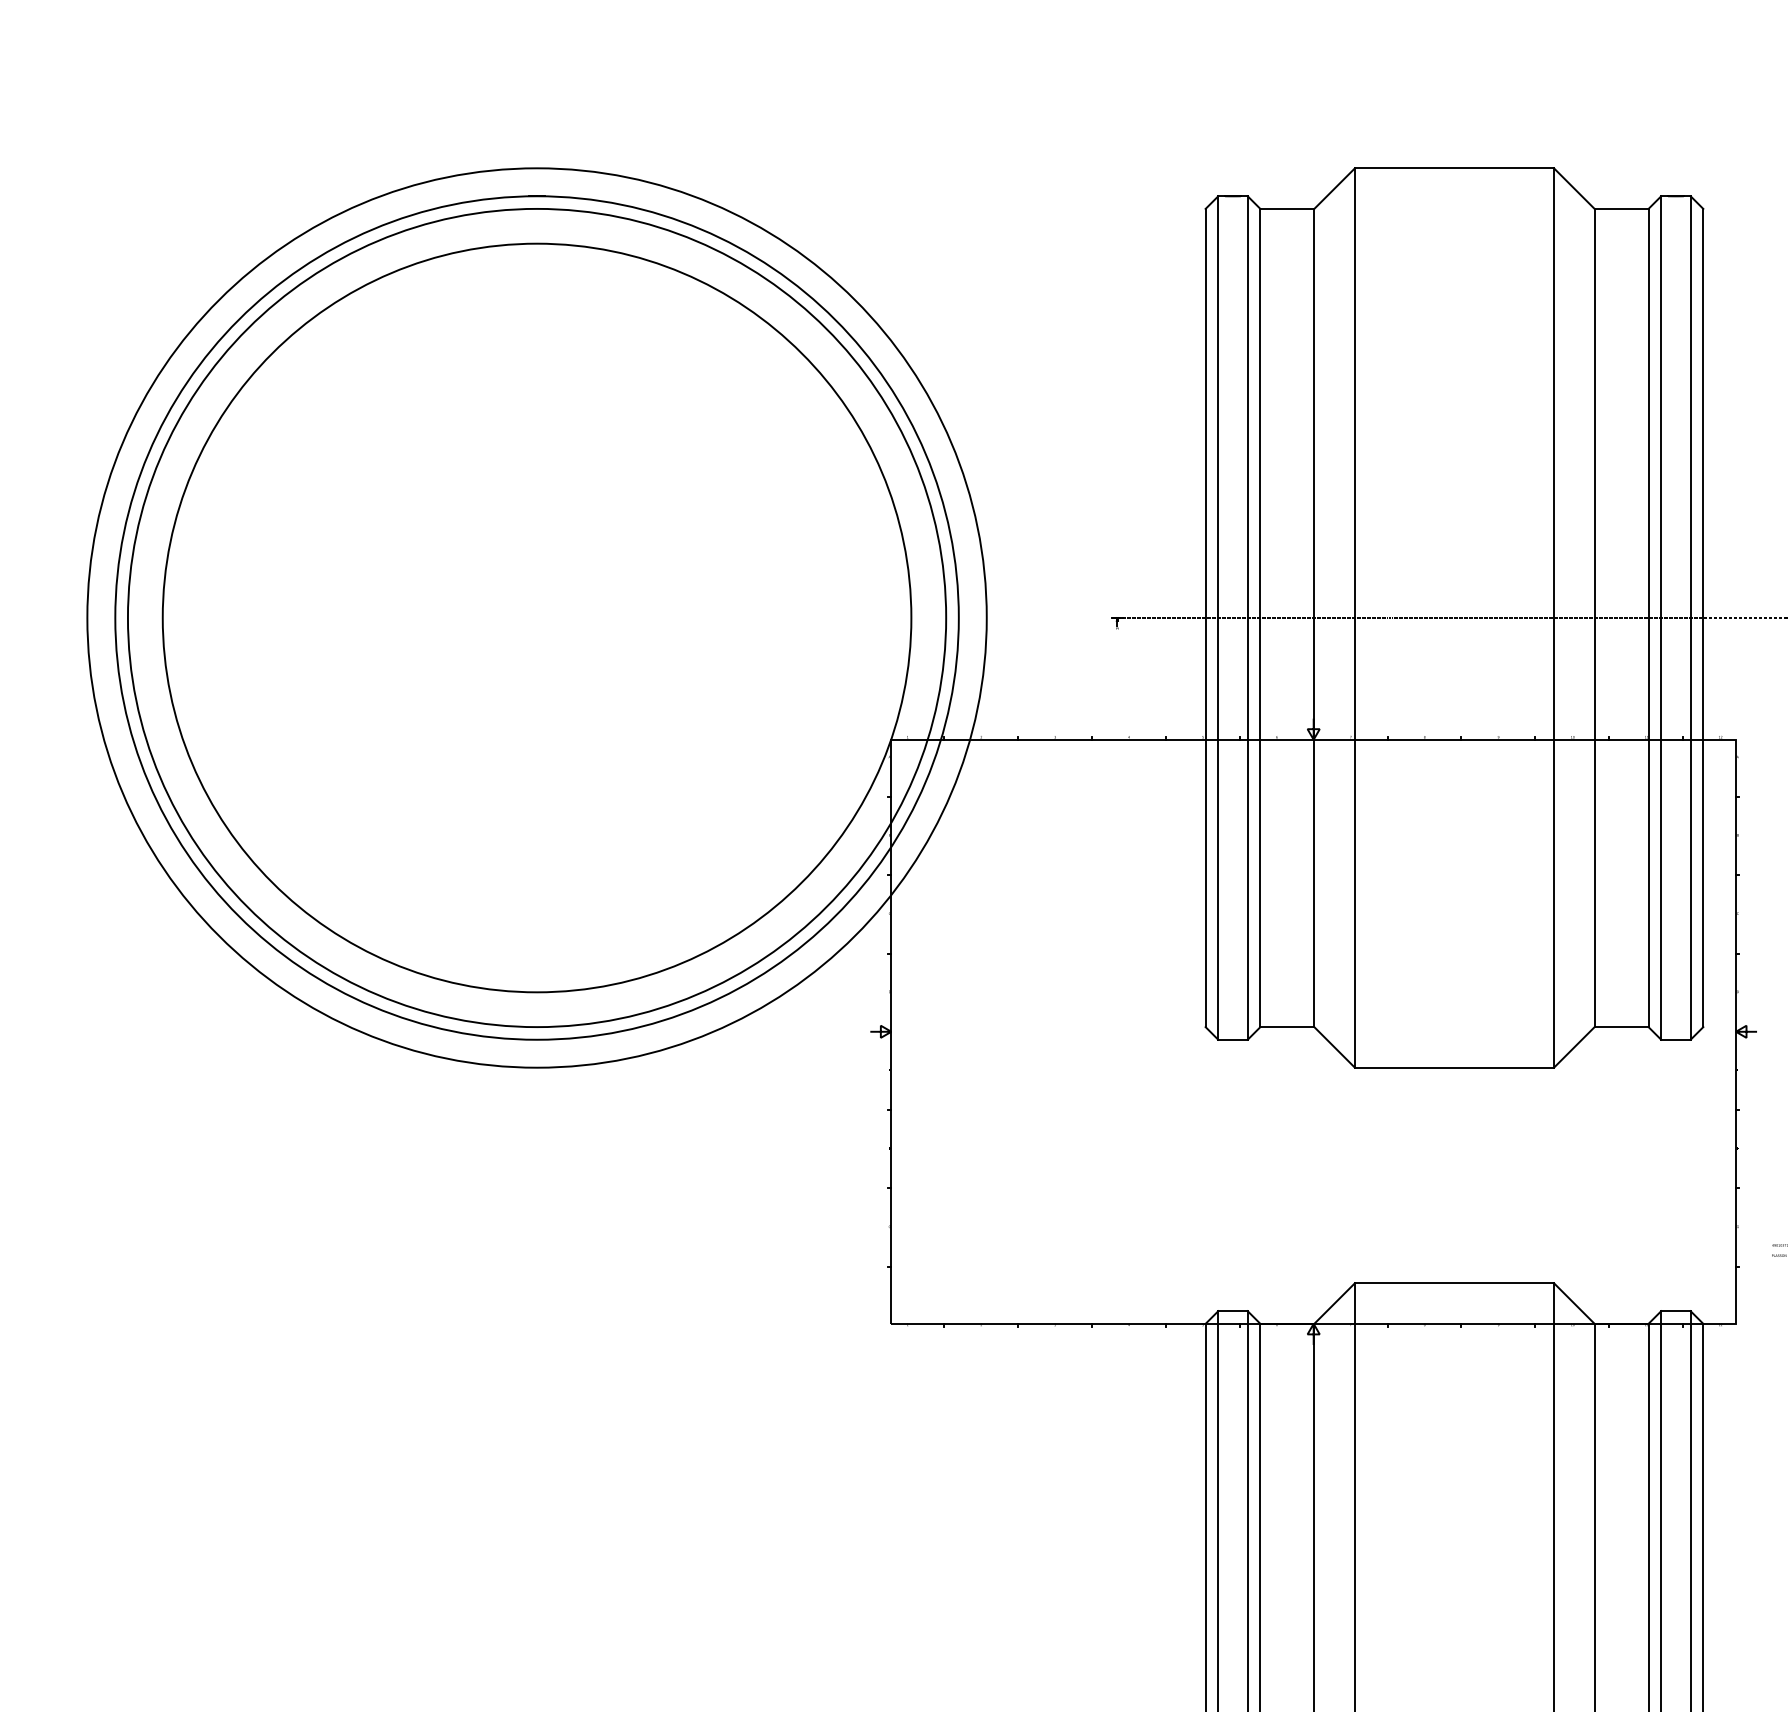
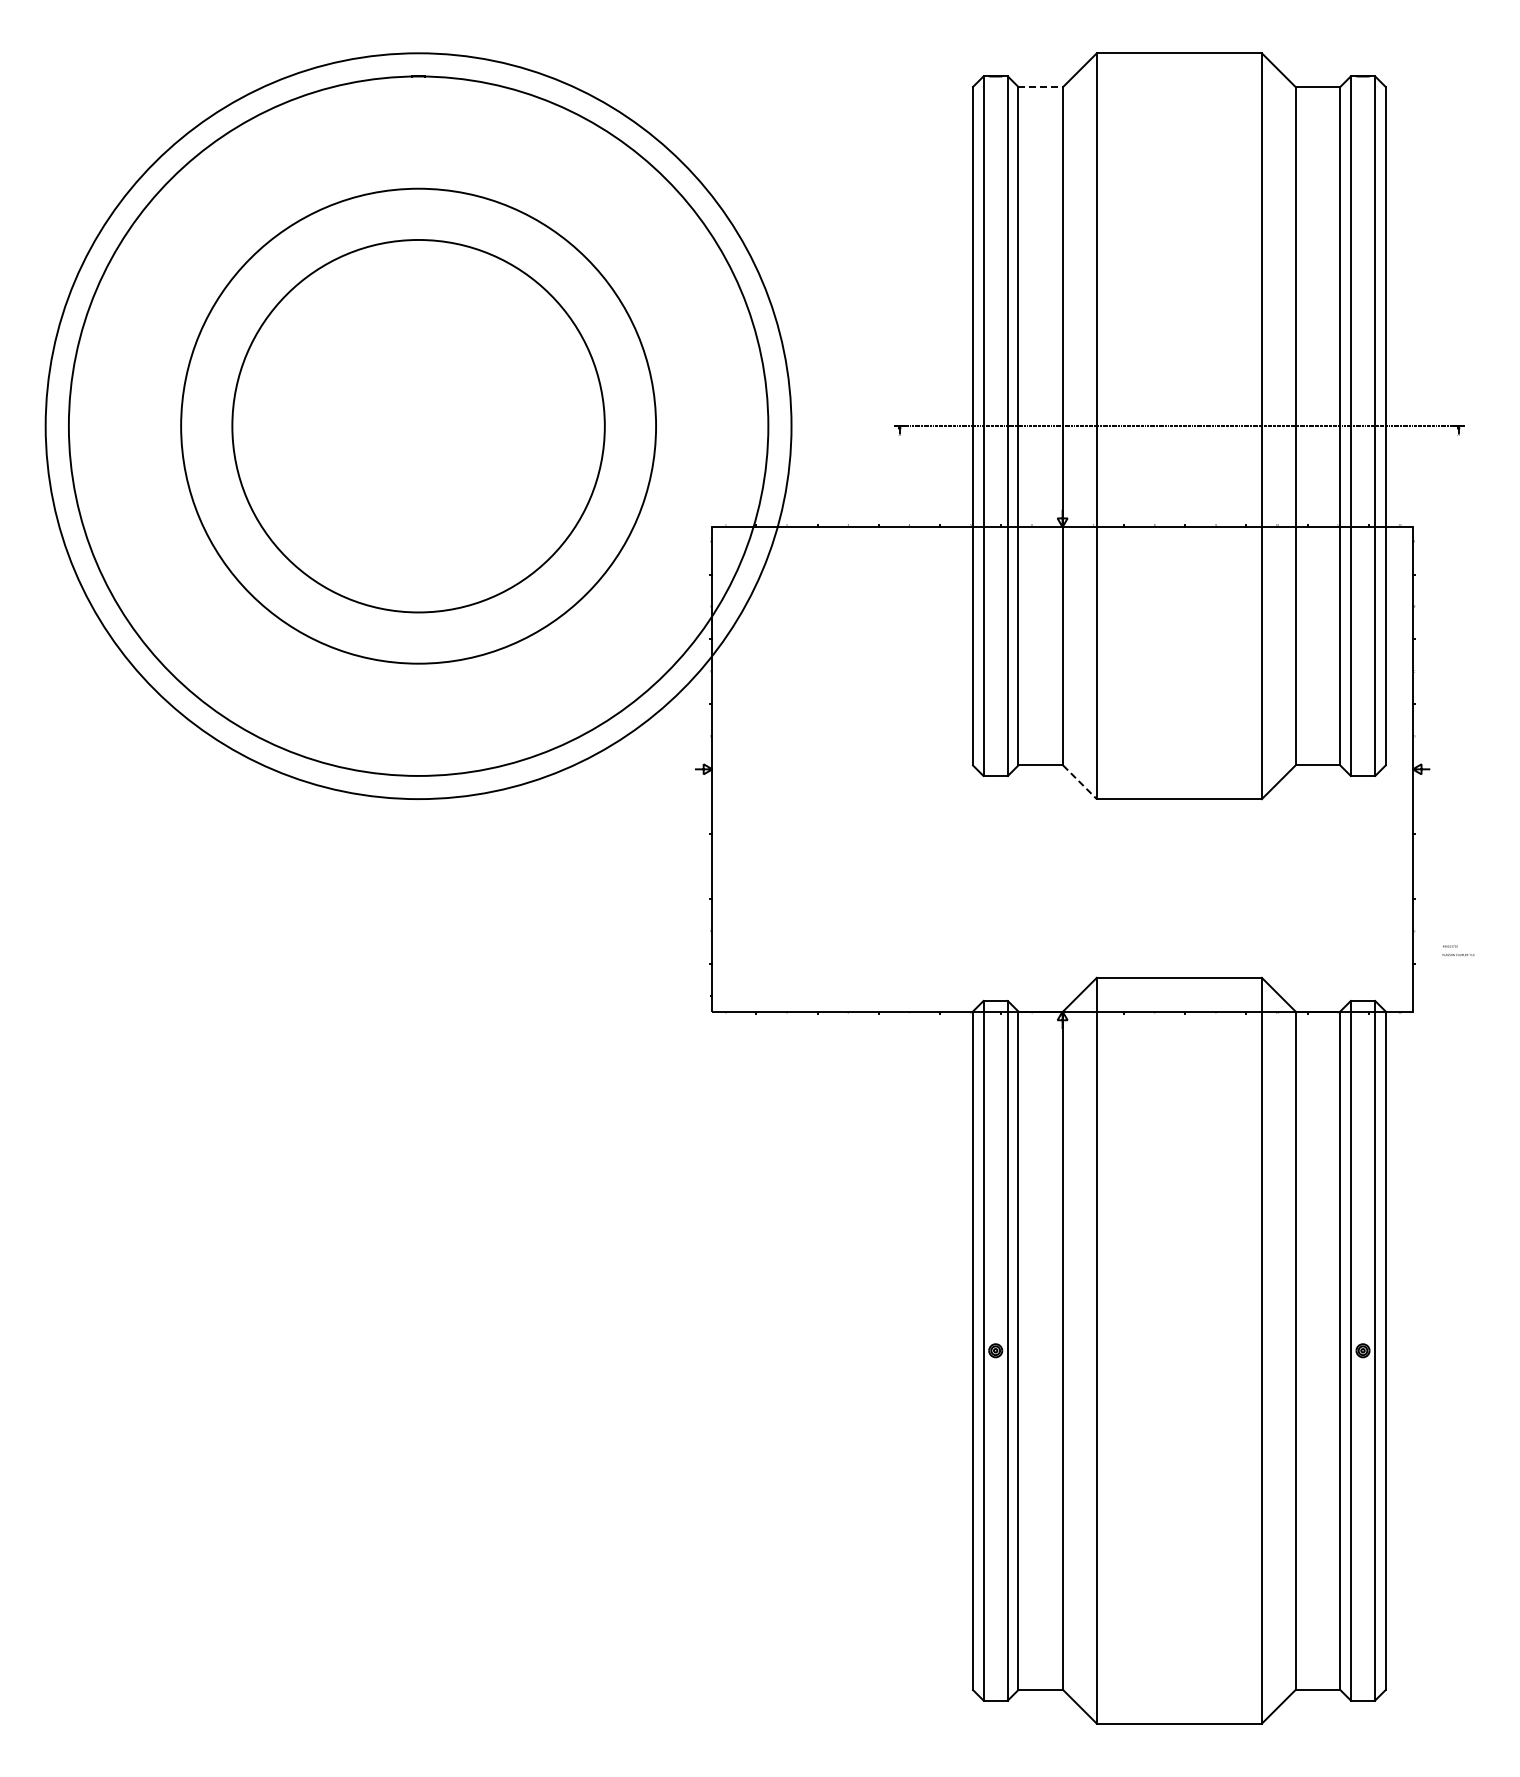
line: (1288, 208) -> (1041, 86), solid -> dashed
circle: (536, 617) -> (418, 425), size x0.6
circle: (536, 617) -> (418, 425), size x0.7
line: (1335, 1047) -> (1080, 782), solid -> dashed

